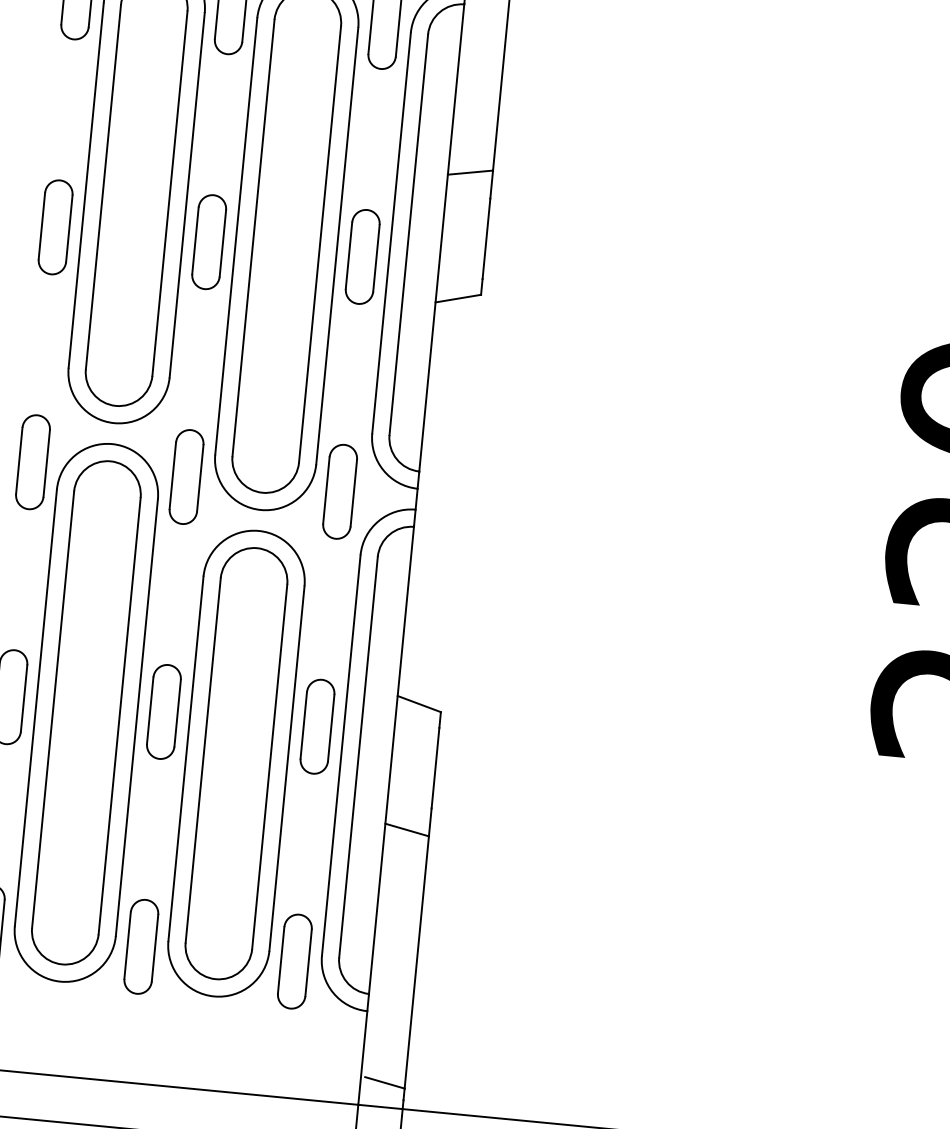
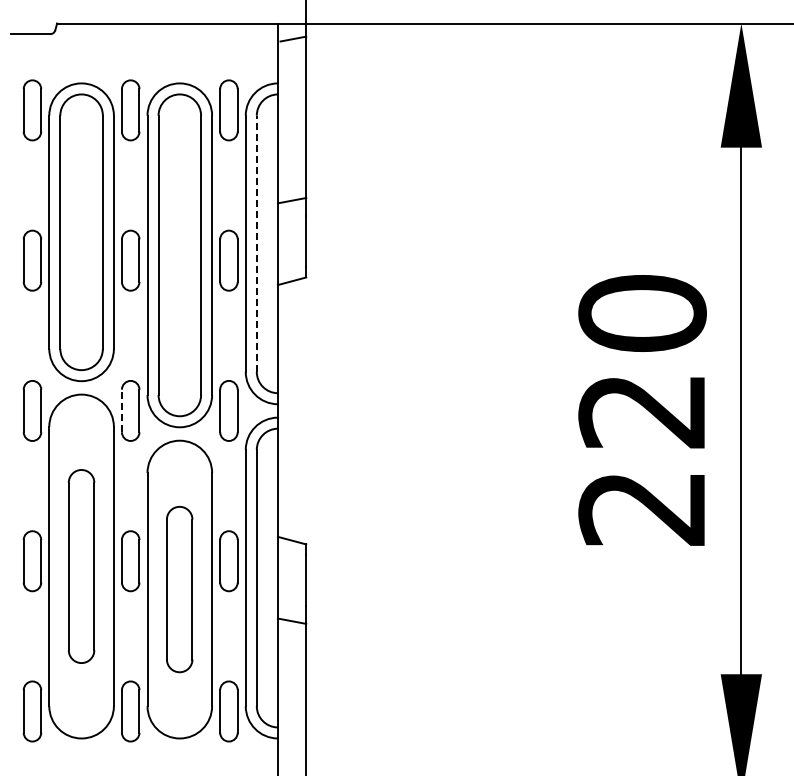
line: (408, 234) -> (256, 243), solid -> dashed
line: (172, 474) -> (121, 410), solid -> dashed
part: (86, 712) -> (81, 566), size x0.6
part: (235, 763) -> (179, 589), size x0.6

